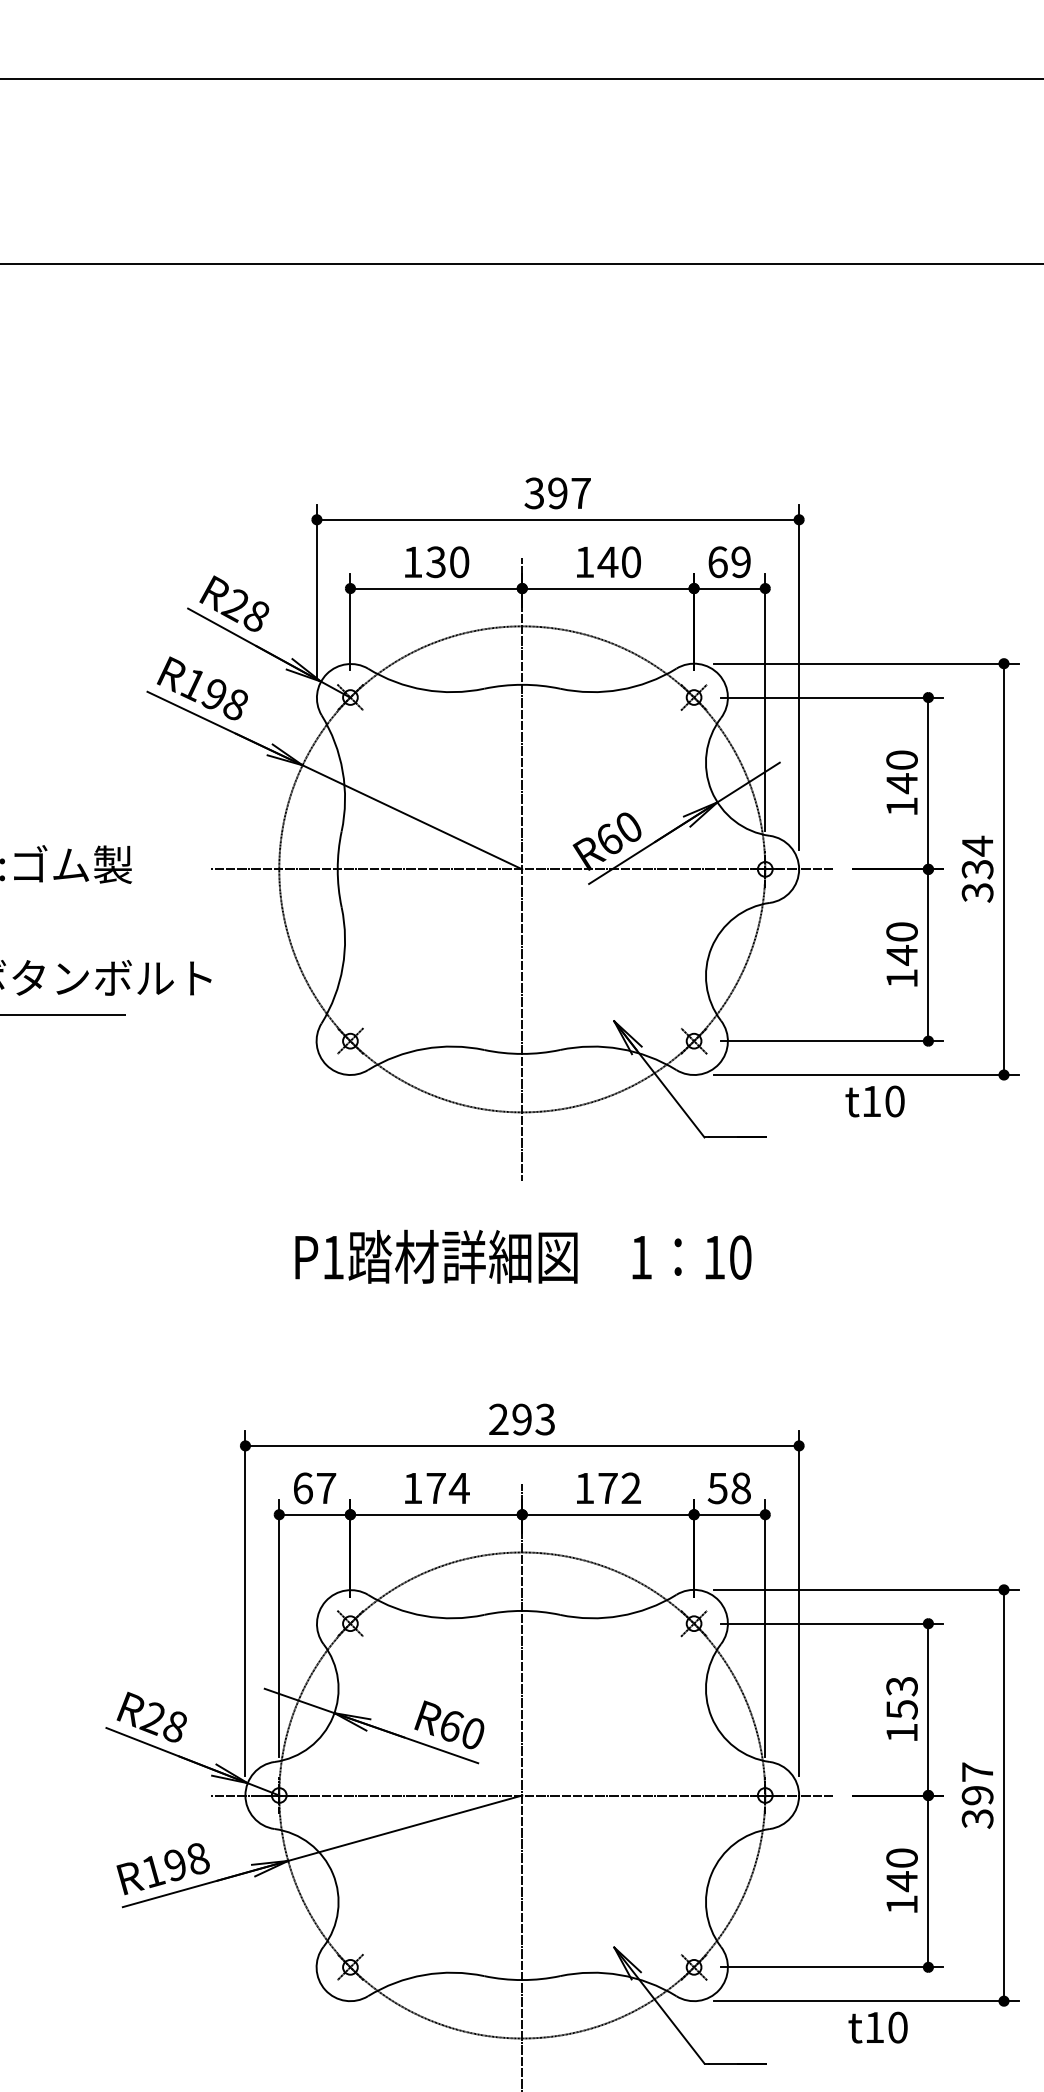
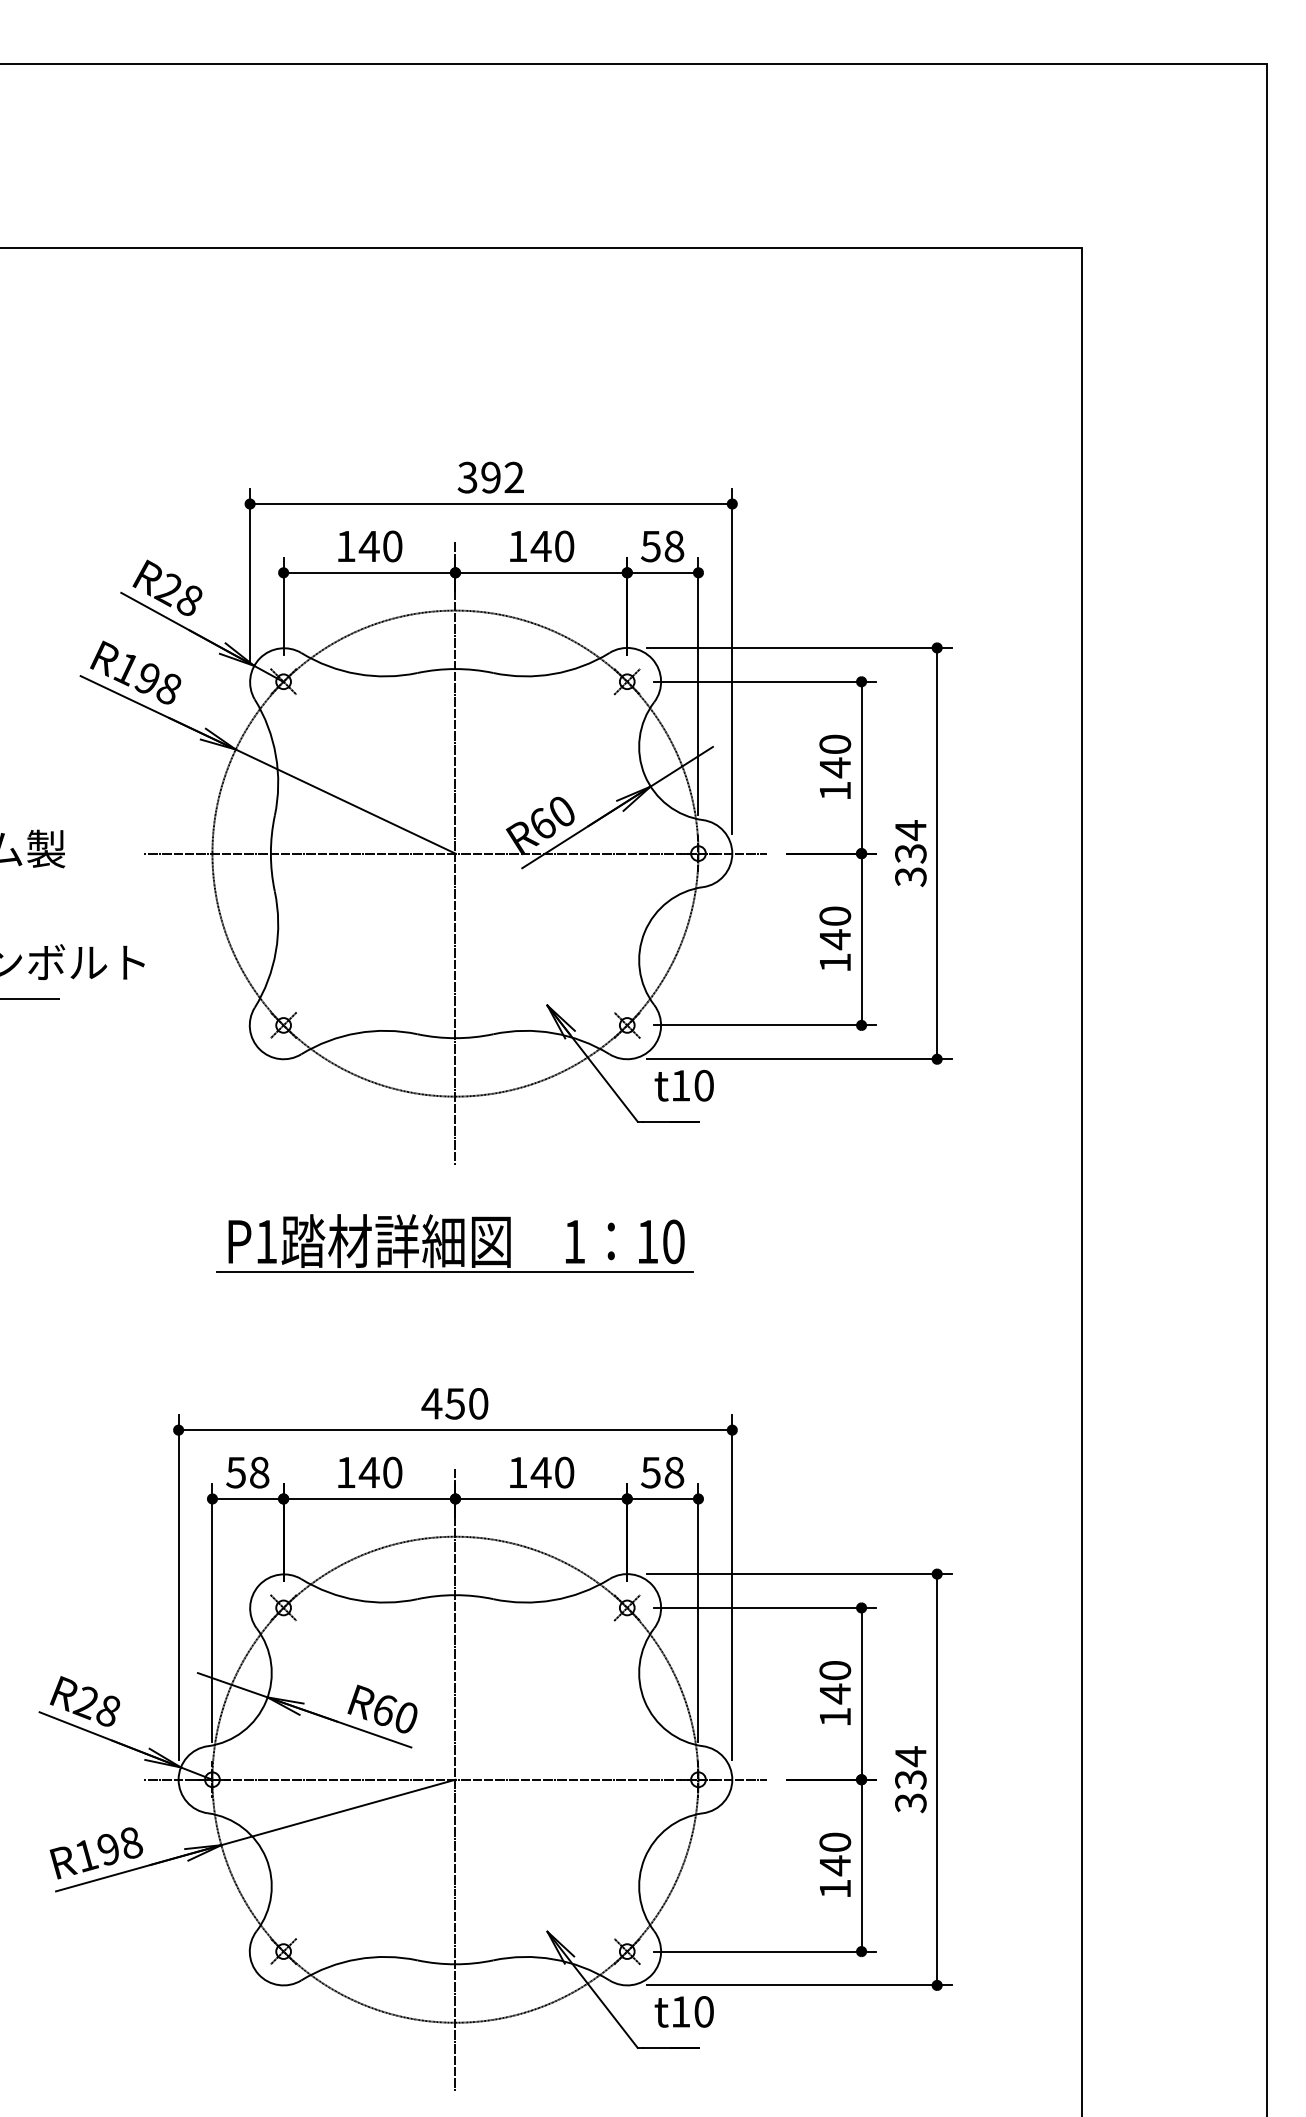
text: (581, 492) -> (514, 476), 397 -> 392
text: (435, 562) -> (368, 546), 130 -> 140
text: (729, 562) -> (662, 546), 69 -> 58
text: (874, 1101) -> (683, 1085), moved
line: (521, 1288) -> (454, 1272), added
text: (521, 1419) -> (454, 1403), 293 -> 450
text: (314, 1488) -> (247, 1472), 67 -> 58
text: (447, 1488) -> (380, 1472), 174 -> 140
text: (619, 1488) -> (552, 1472), 172 -> 140
text: (902, 1698) -> (835, 1682), 153 -> 140
text: (977, 1783) -> (910, 1767), 397 -> 334
text: (877, 2027) -> (683, 2011), moved

